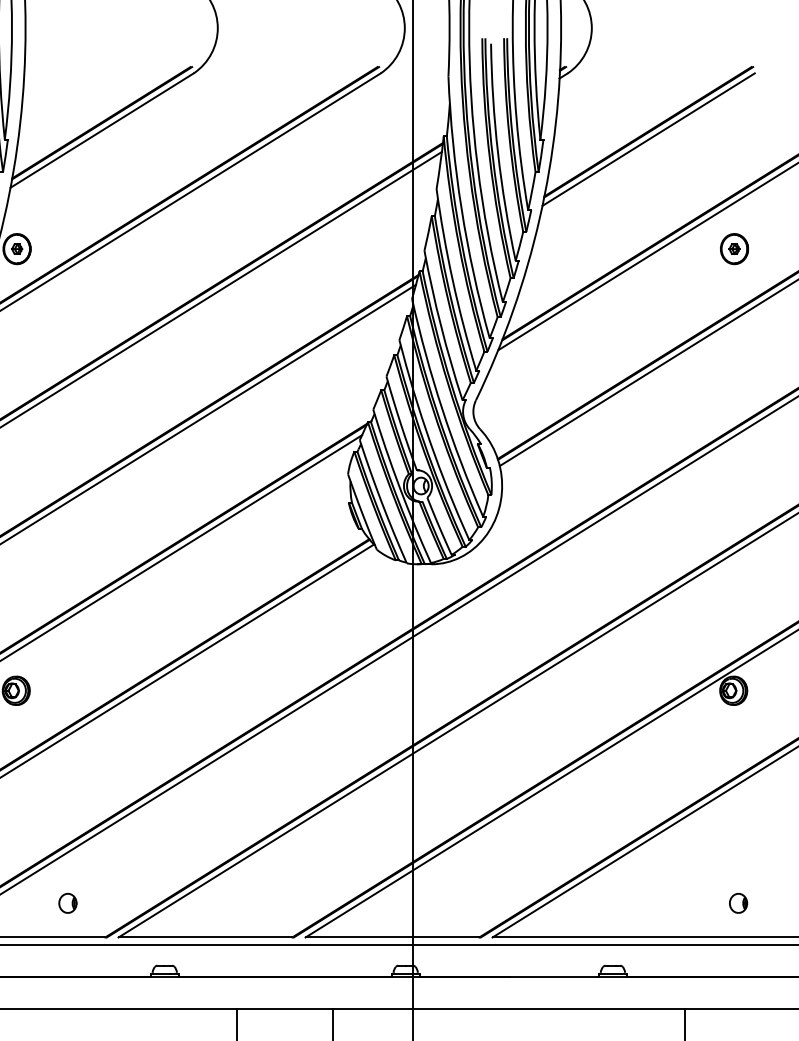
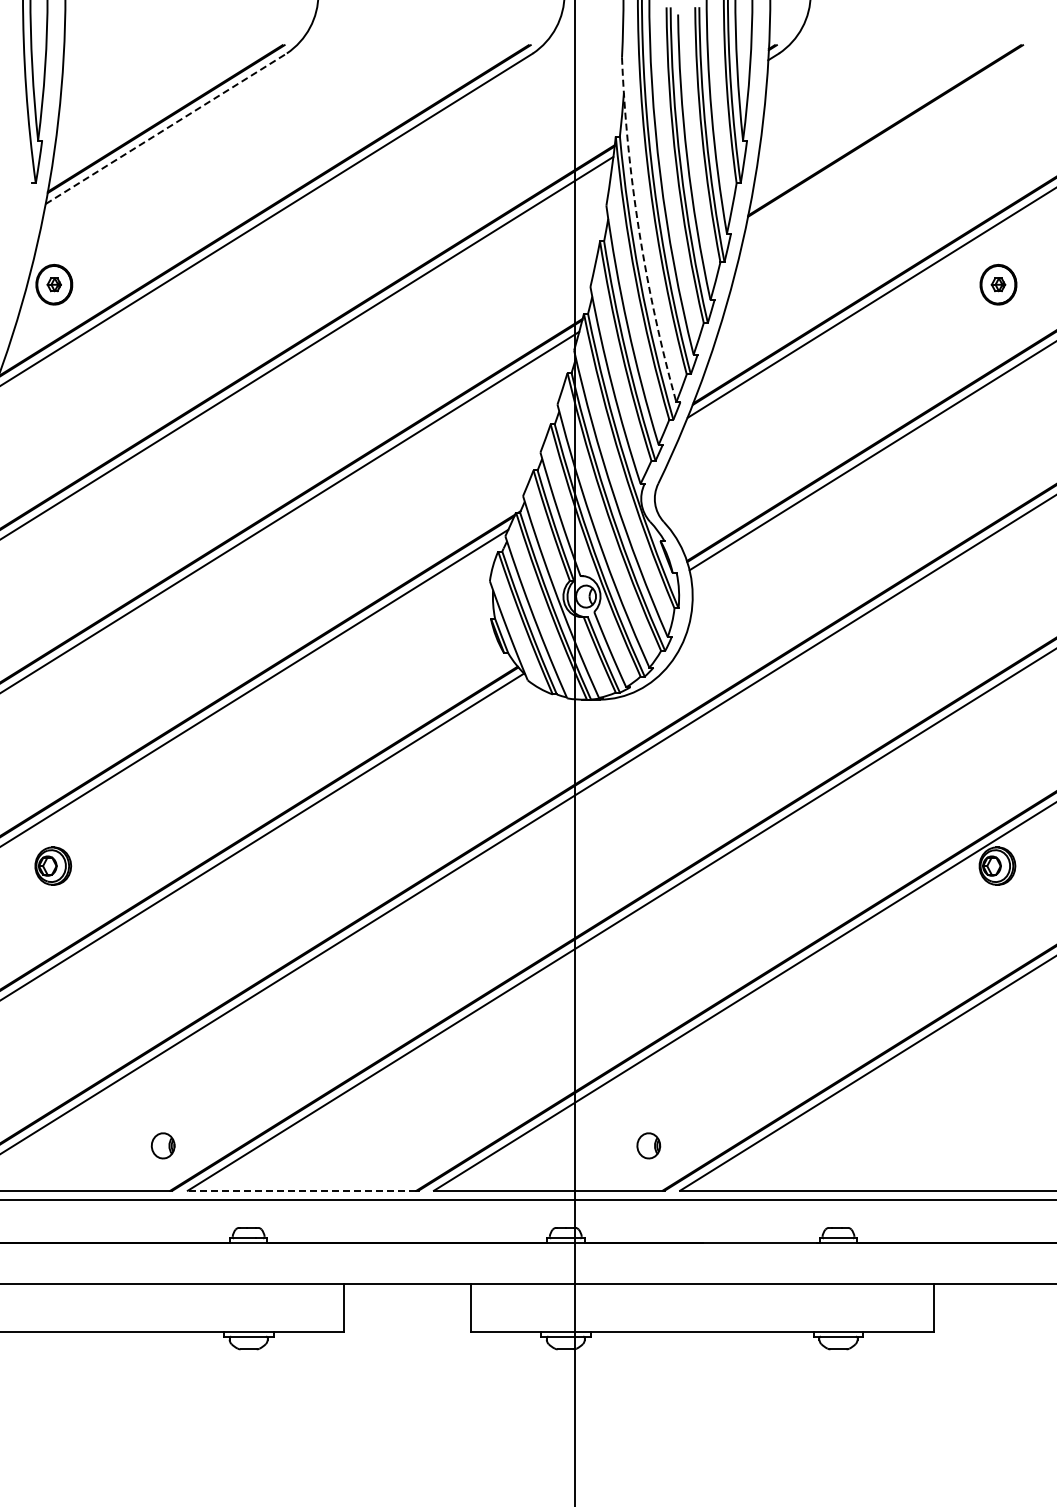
line: (102, 130) -> (166, 128), solid -> dashed
line: (648, 139) -> (885, 140), removed
arc: (461, 208) -> (639, 231), solid -> dashed
part: (67, 903) -> (162, 1145), moved
part: (738, 903) -> (648, 1145), moved
line: (204, 937) -> (301, 1190), solid -> dashed

